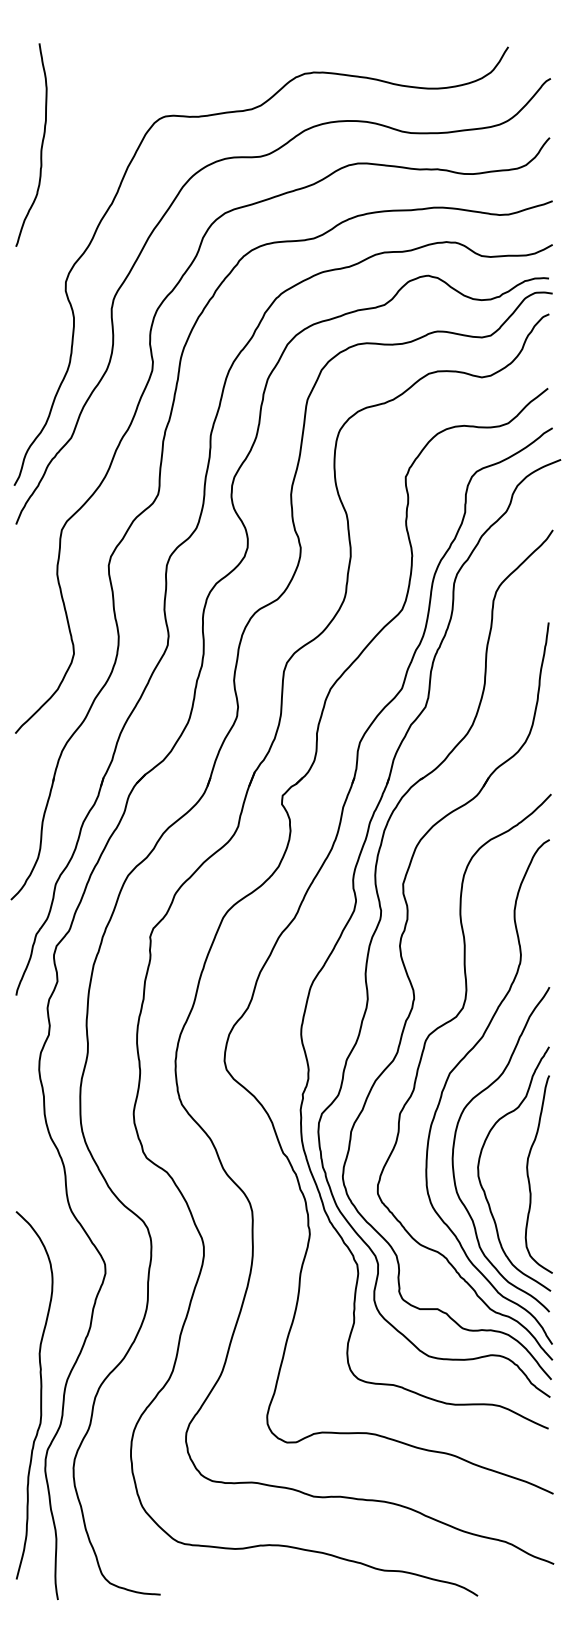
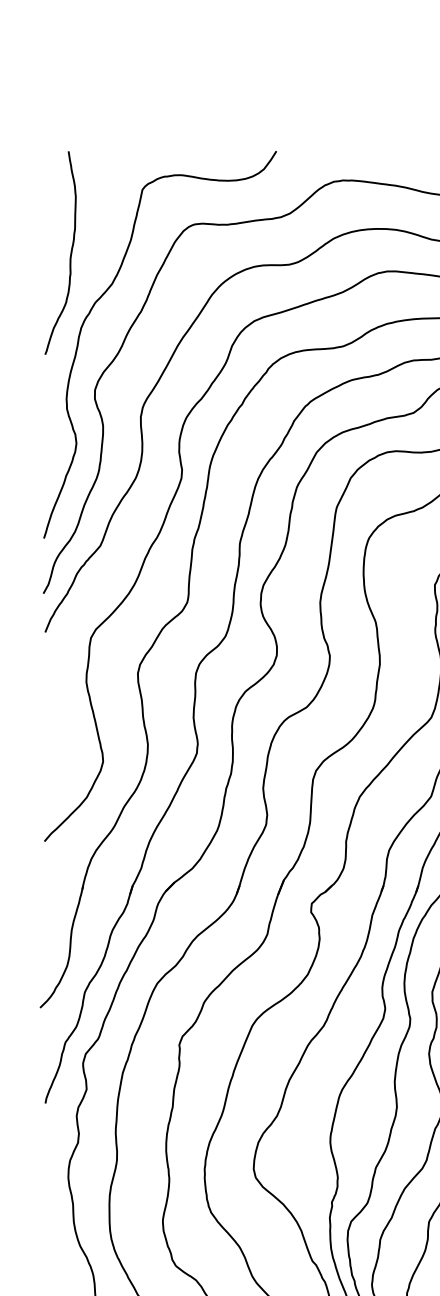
curve: (77, 184) -> (106, 292), added

